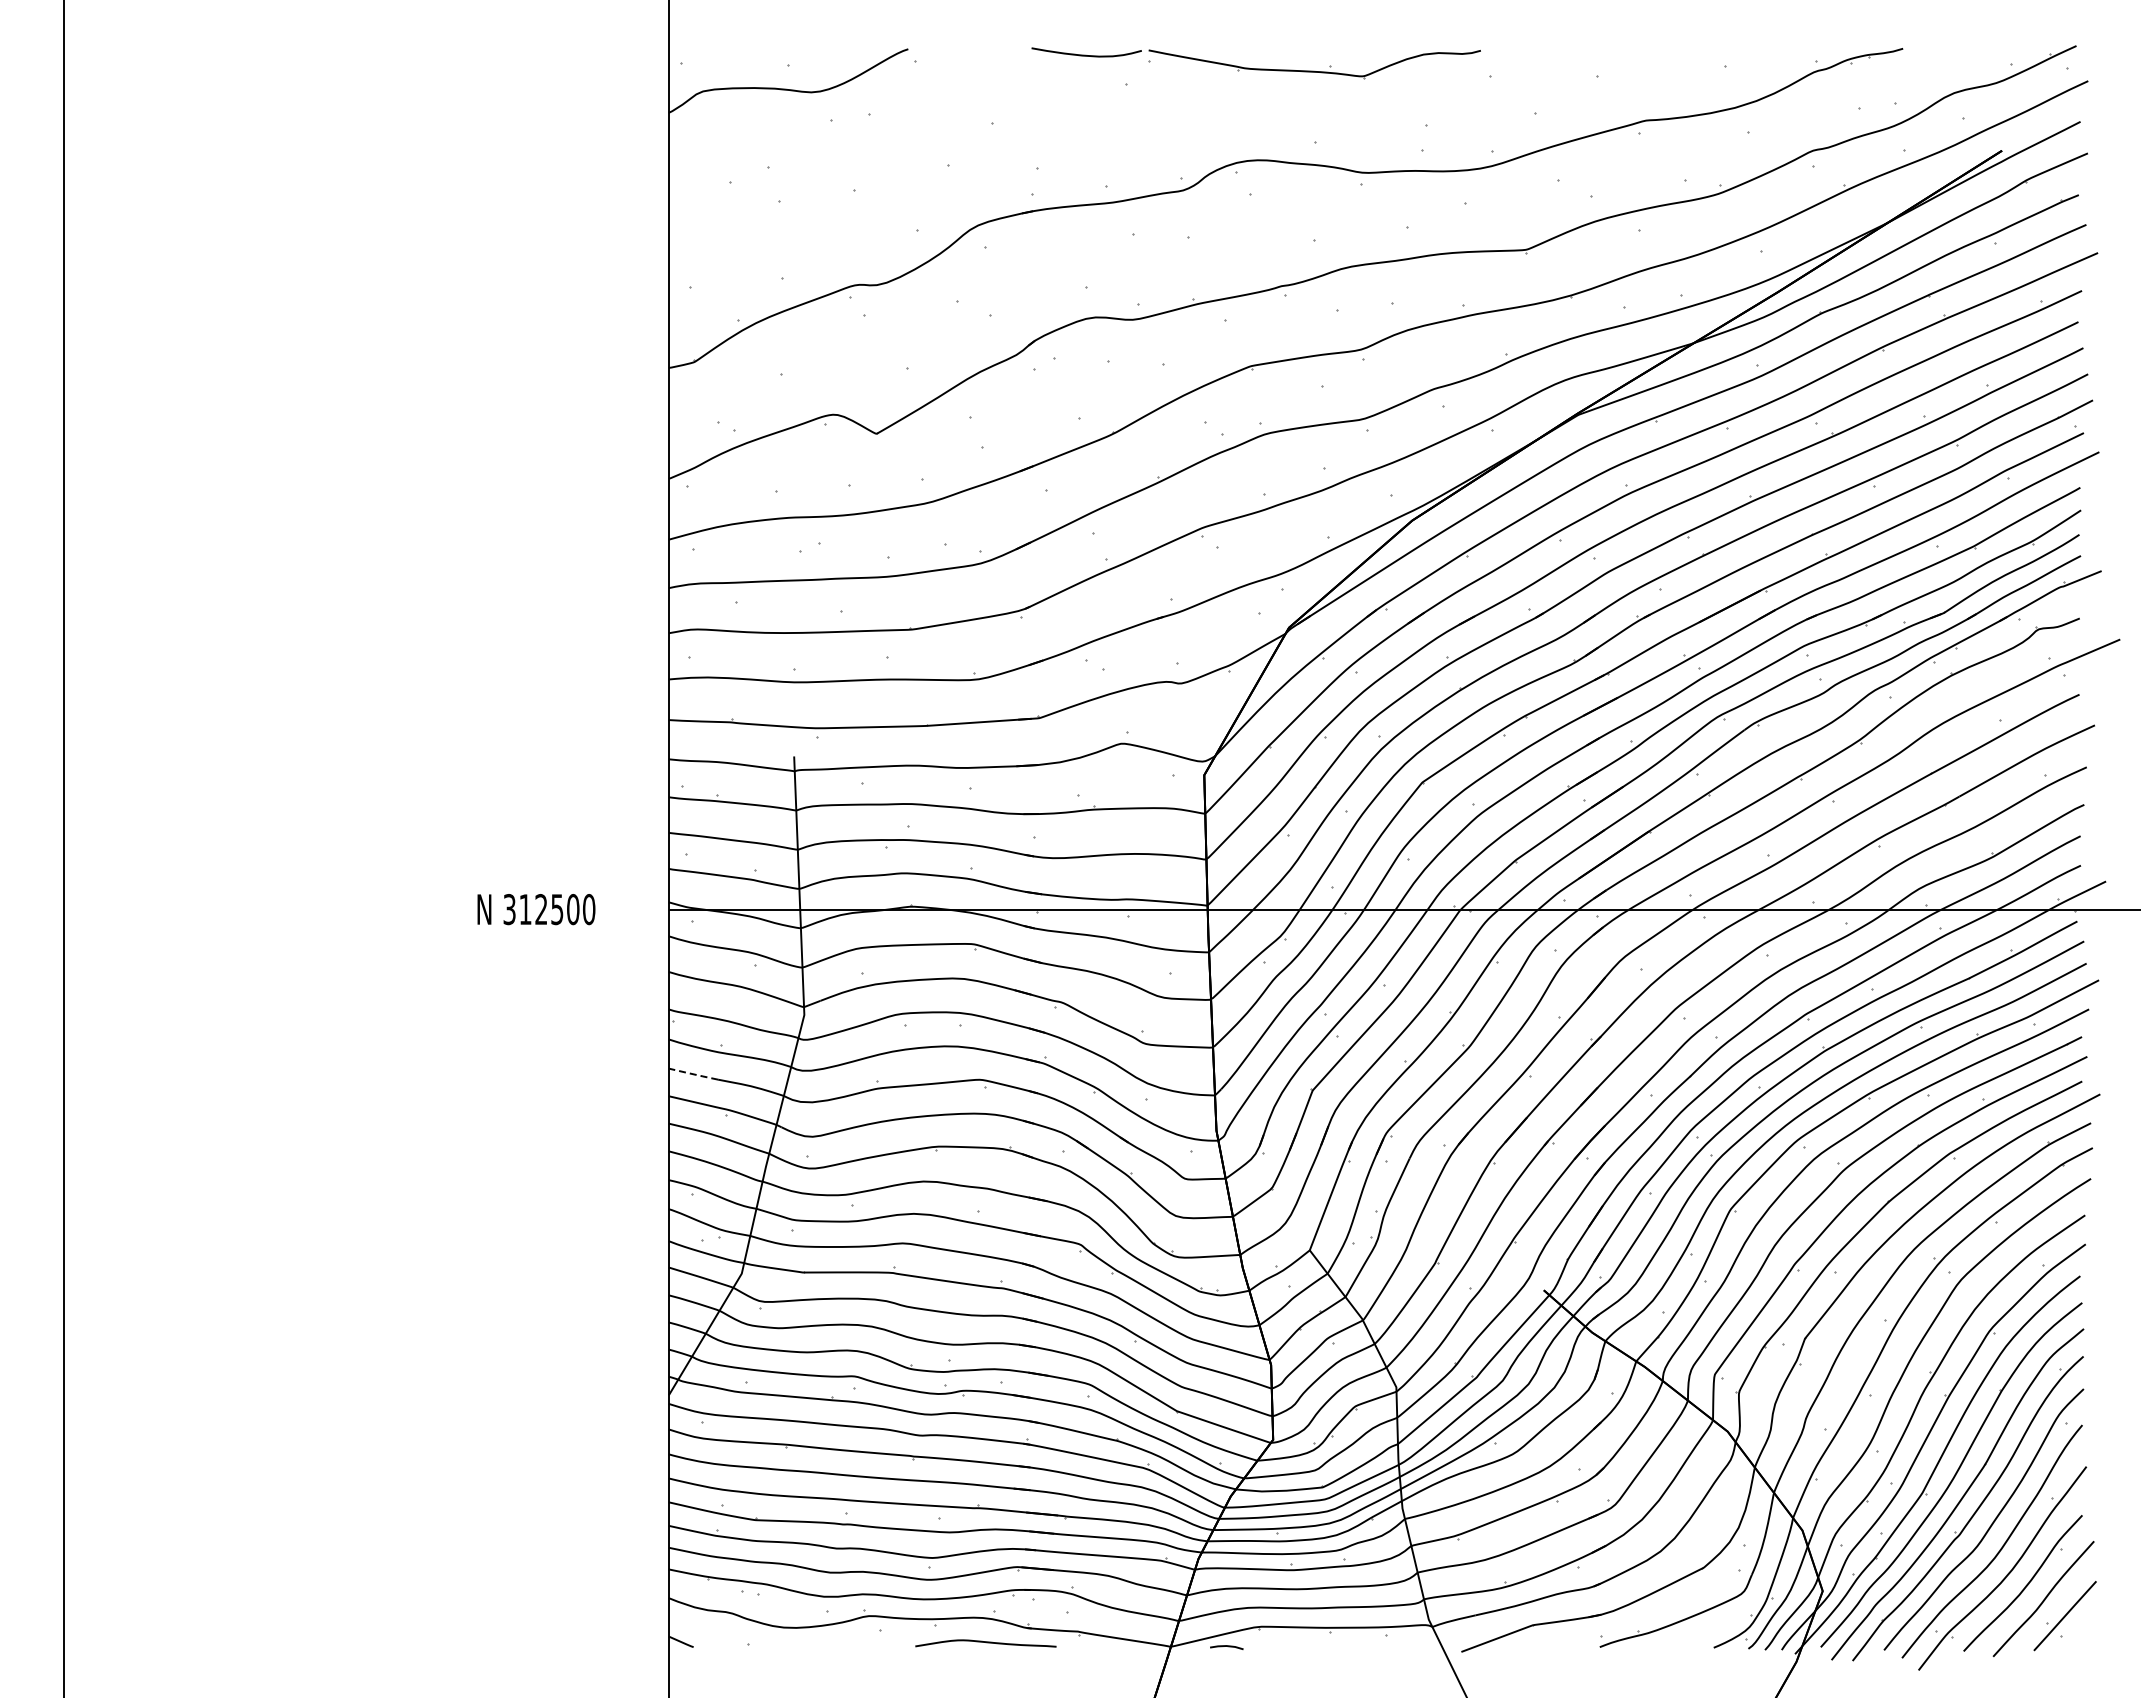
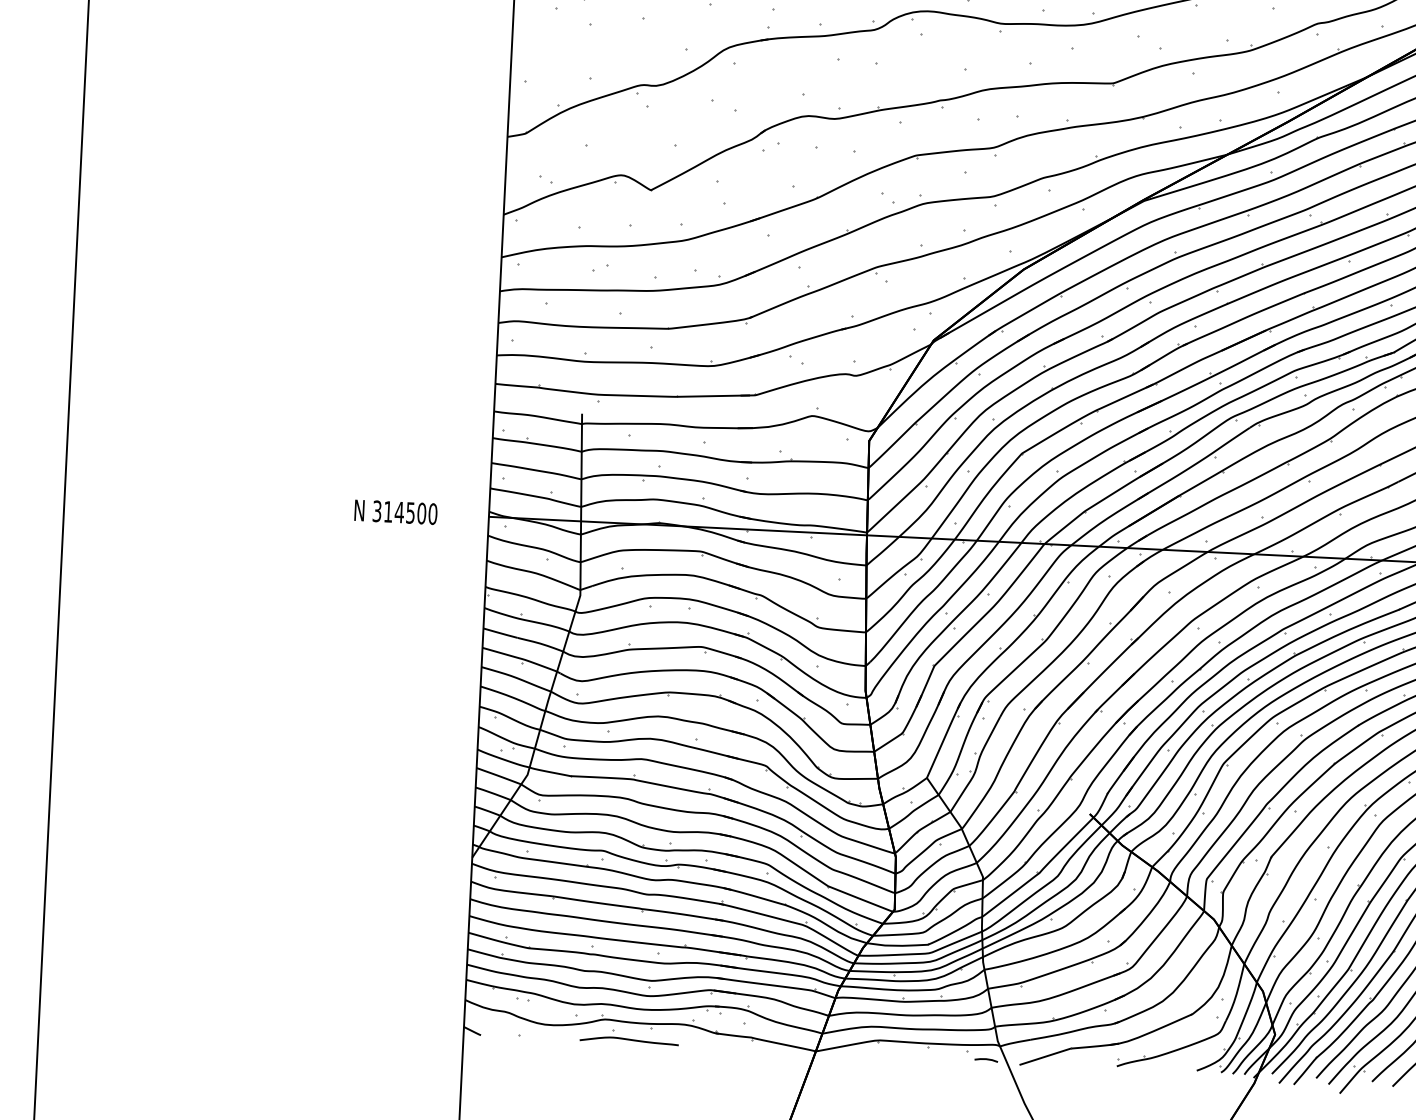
text: (540, 909) -> (398, 512), 312500 -> 314500
line: (693, 1074) -> (500, 633), dashed -> solid
curve: (985, 1642) -> (629, 1039), moved
line: (1226, 1646) -> (986, 1059), moved

